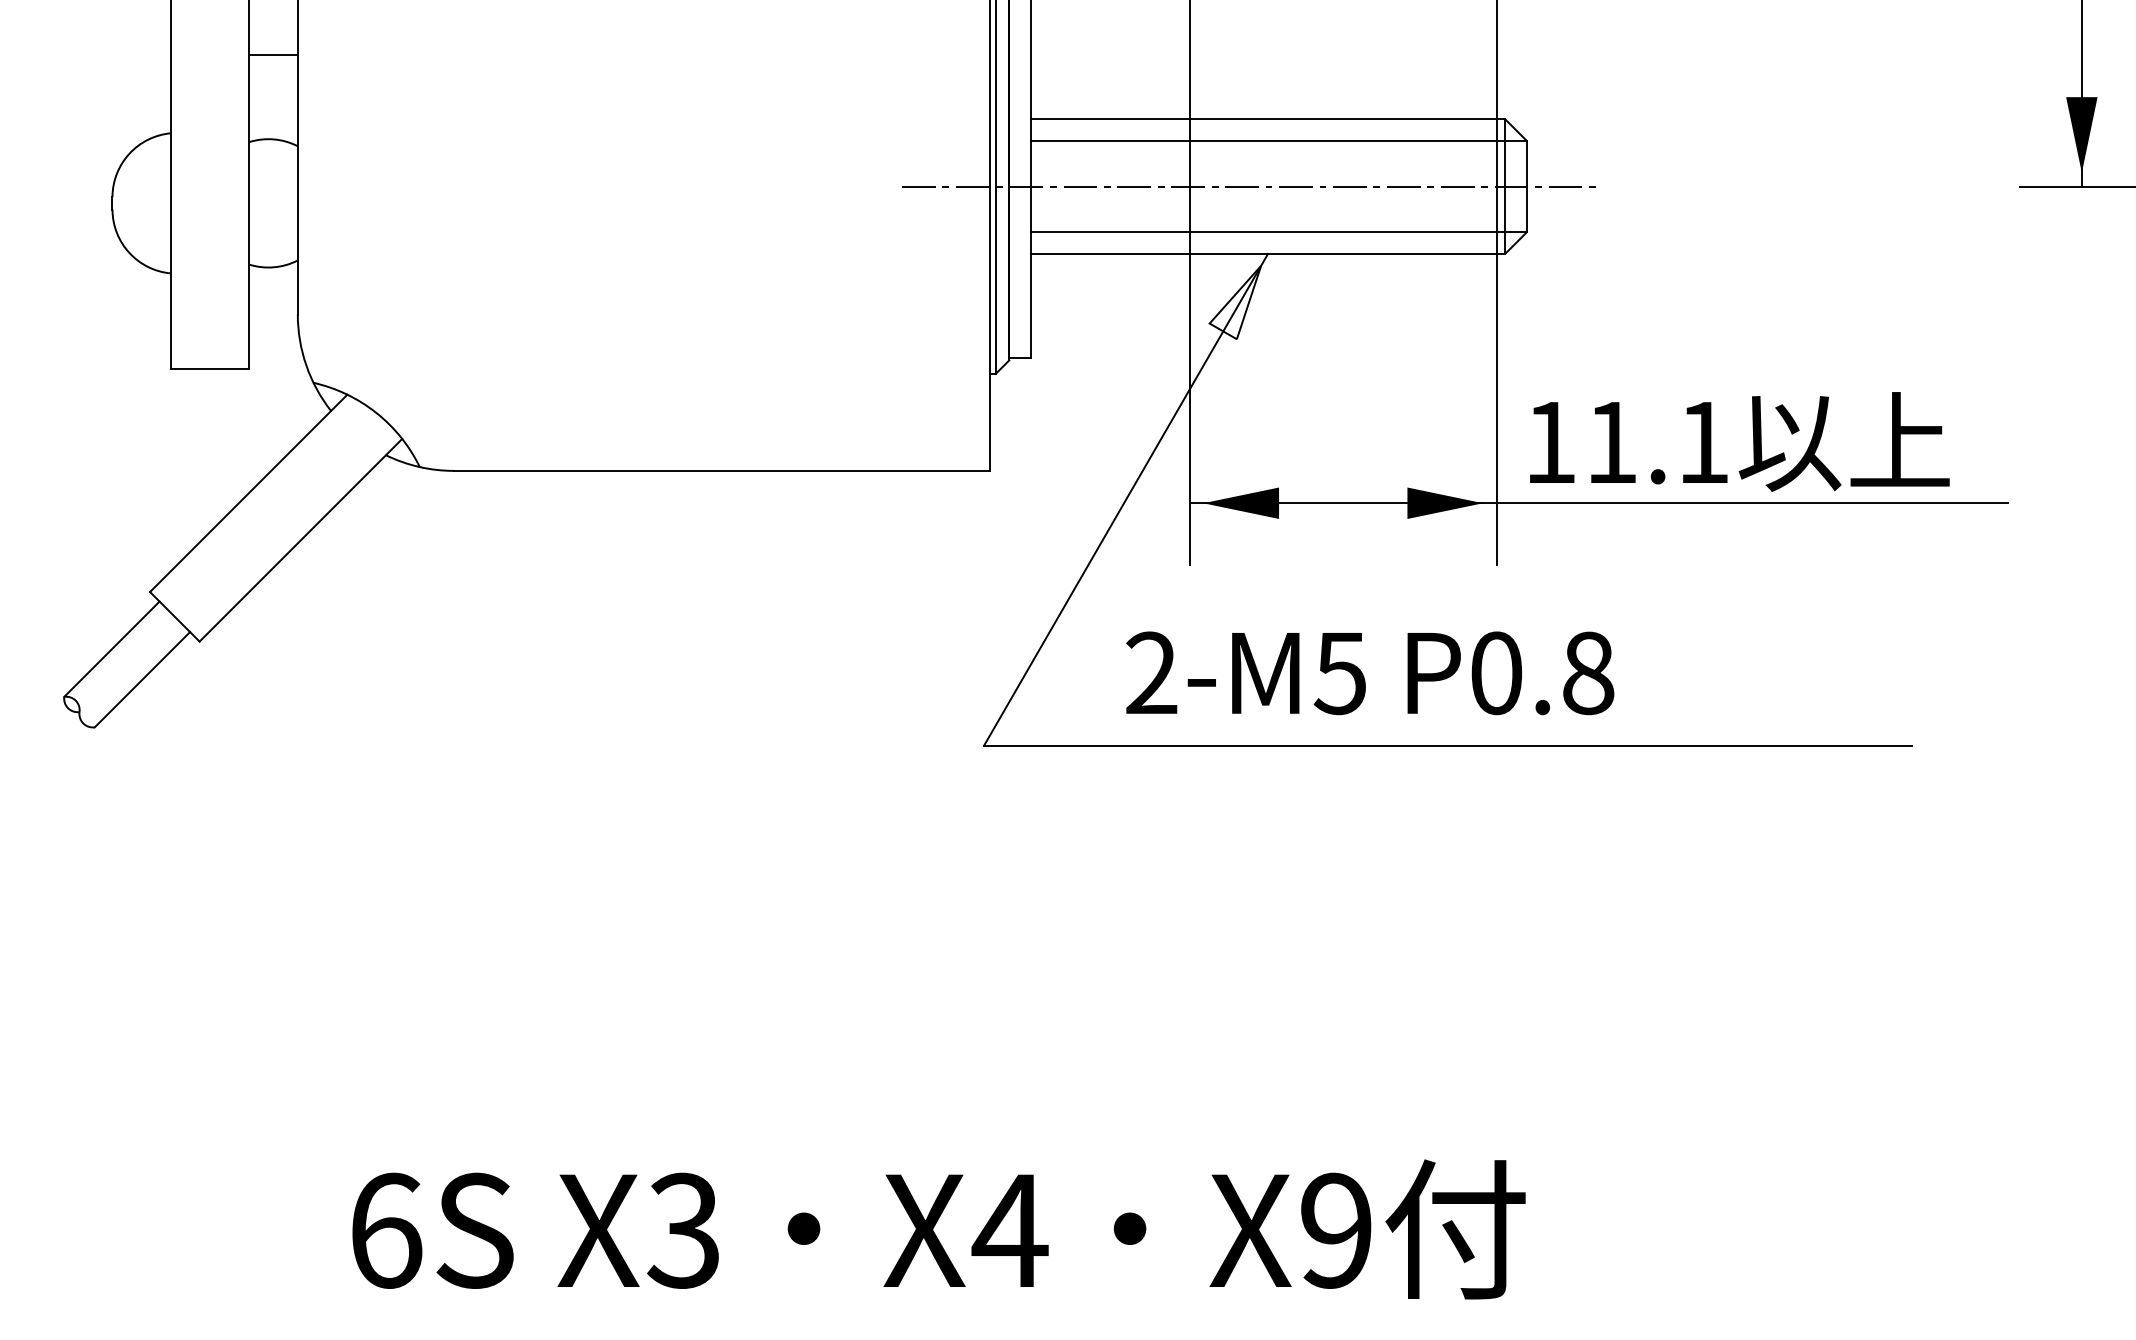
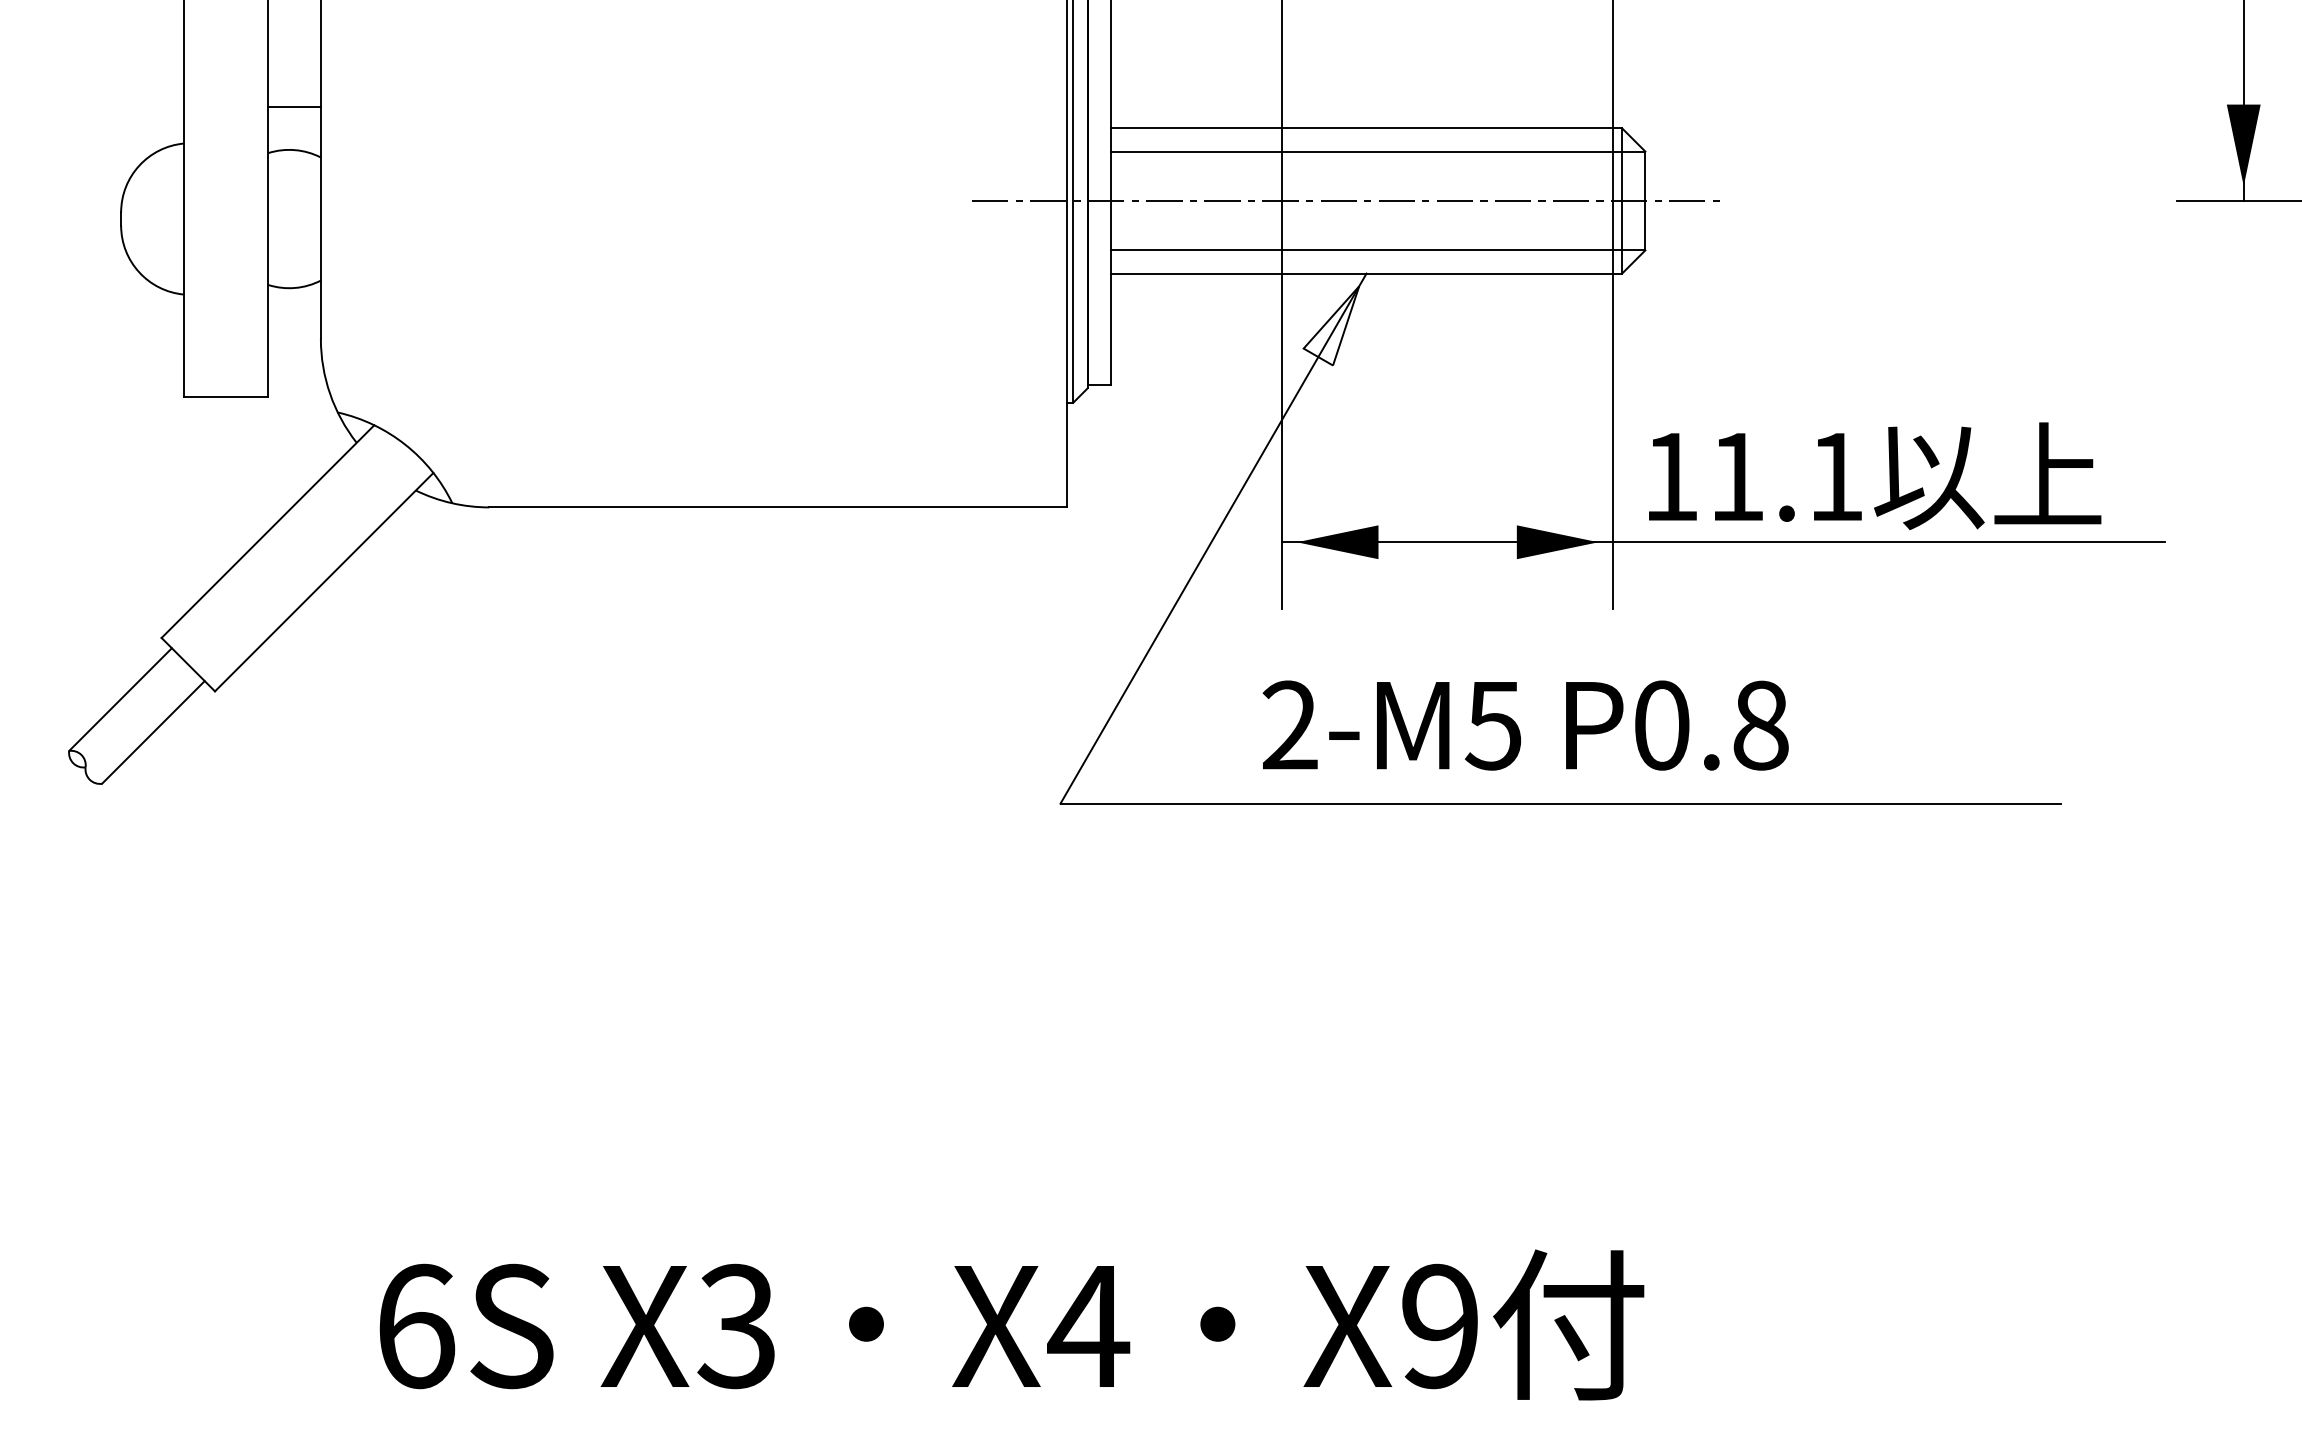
line: (273, 54) -> (294, 106), moved
text: (1369, 673) -> (1525, 725), moved

